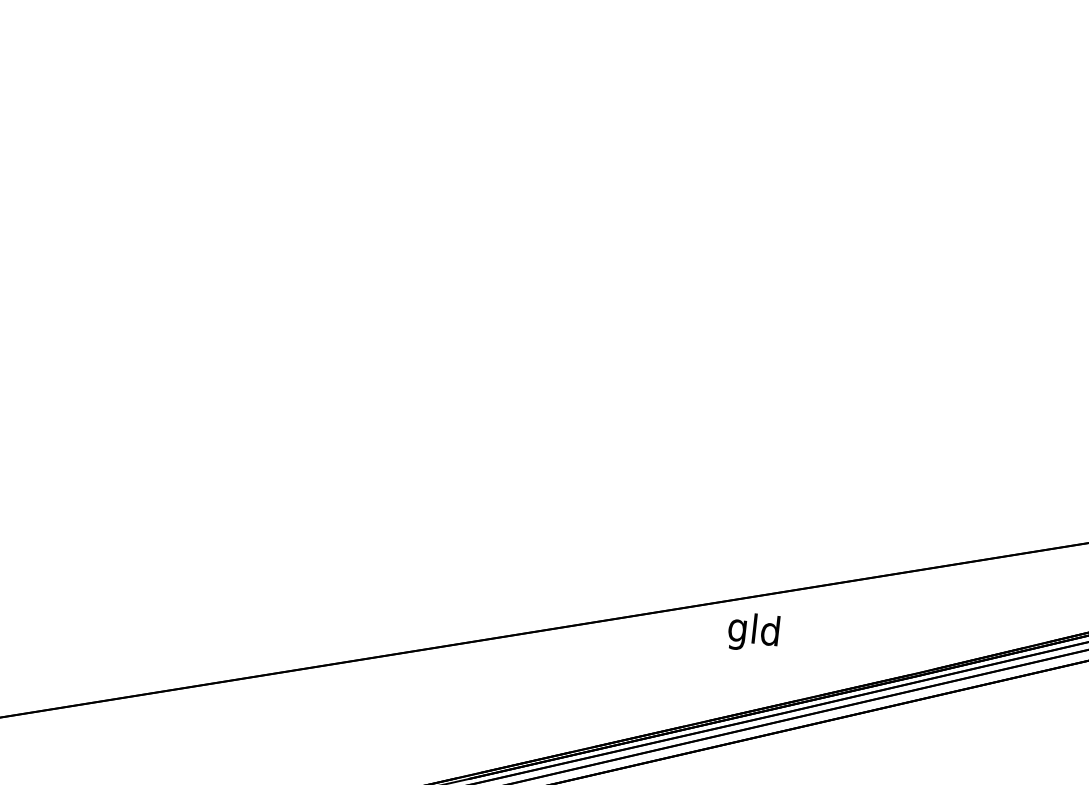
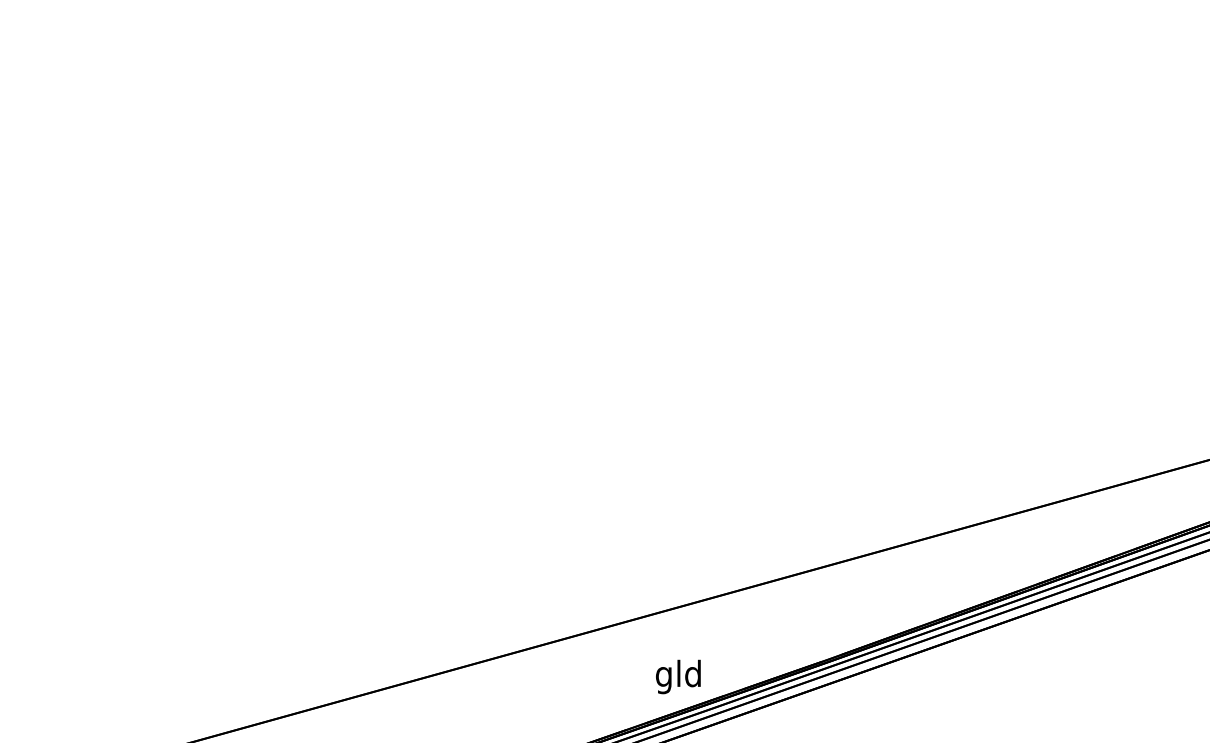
text: (753, 632) -> (678, 676), moved

